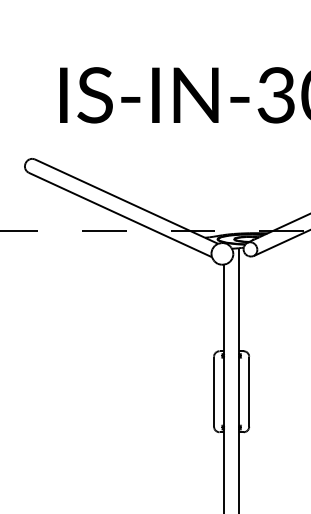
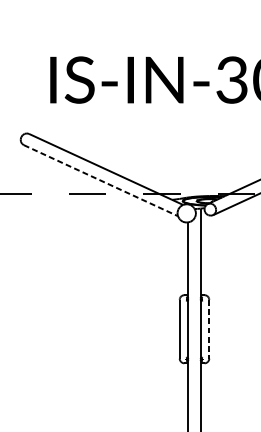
line: (120, 214) -> (101, 180), solid -> dashed
line: (249, 392) -> (209, 329), solid -> dashed

